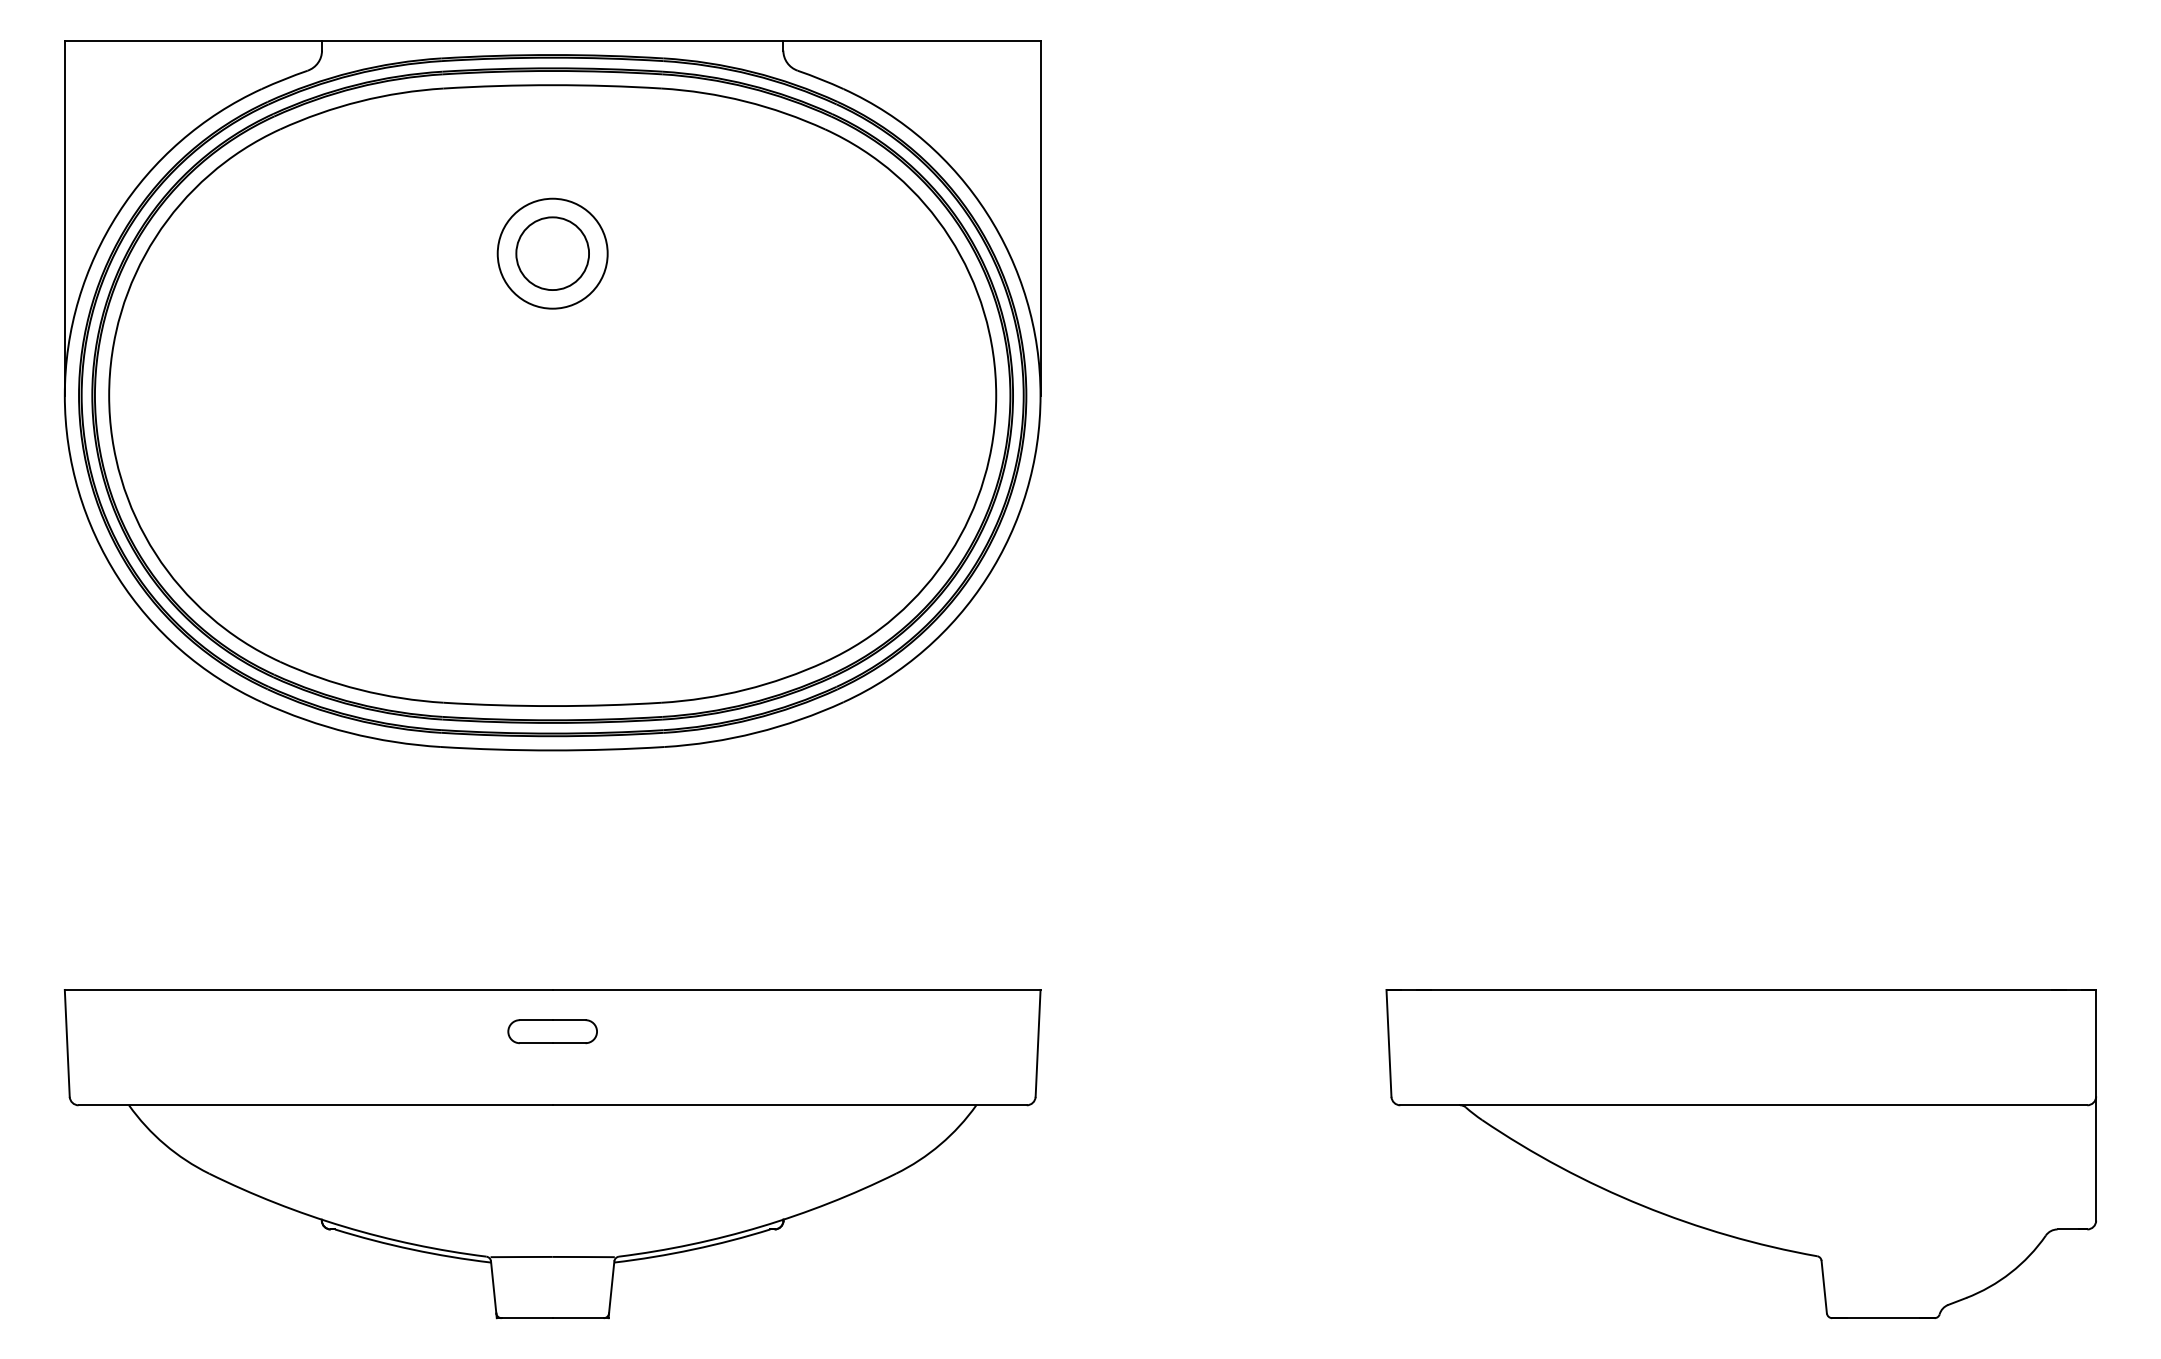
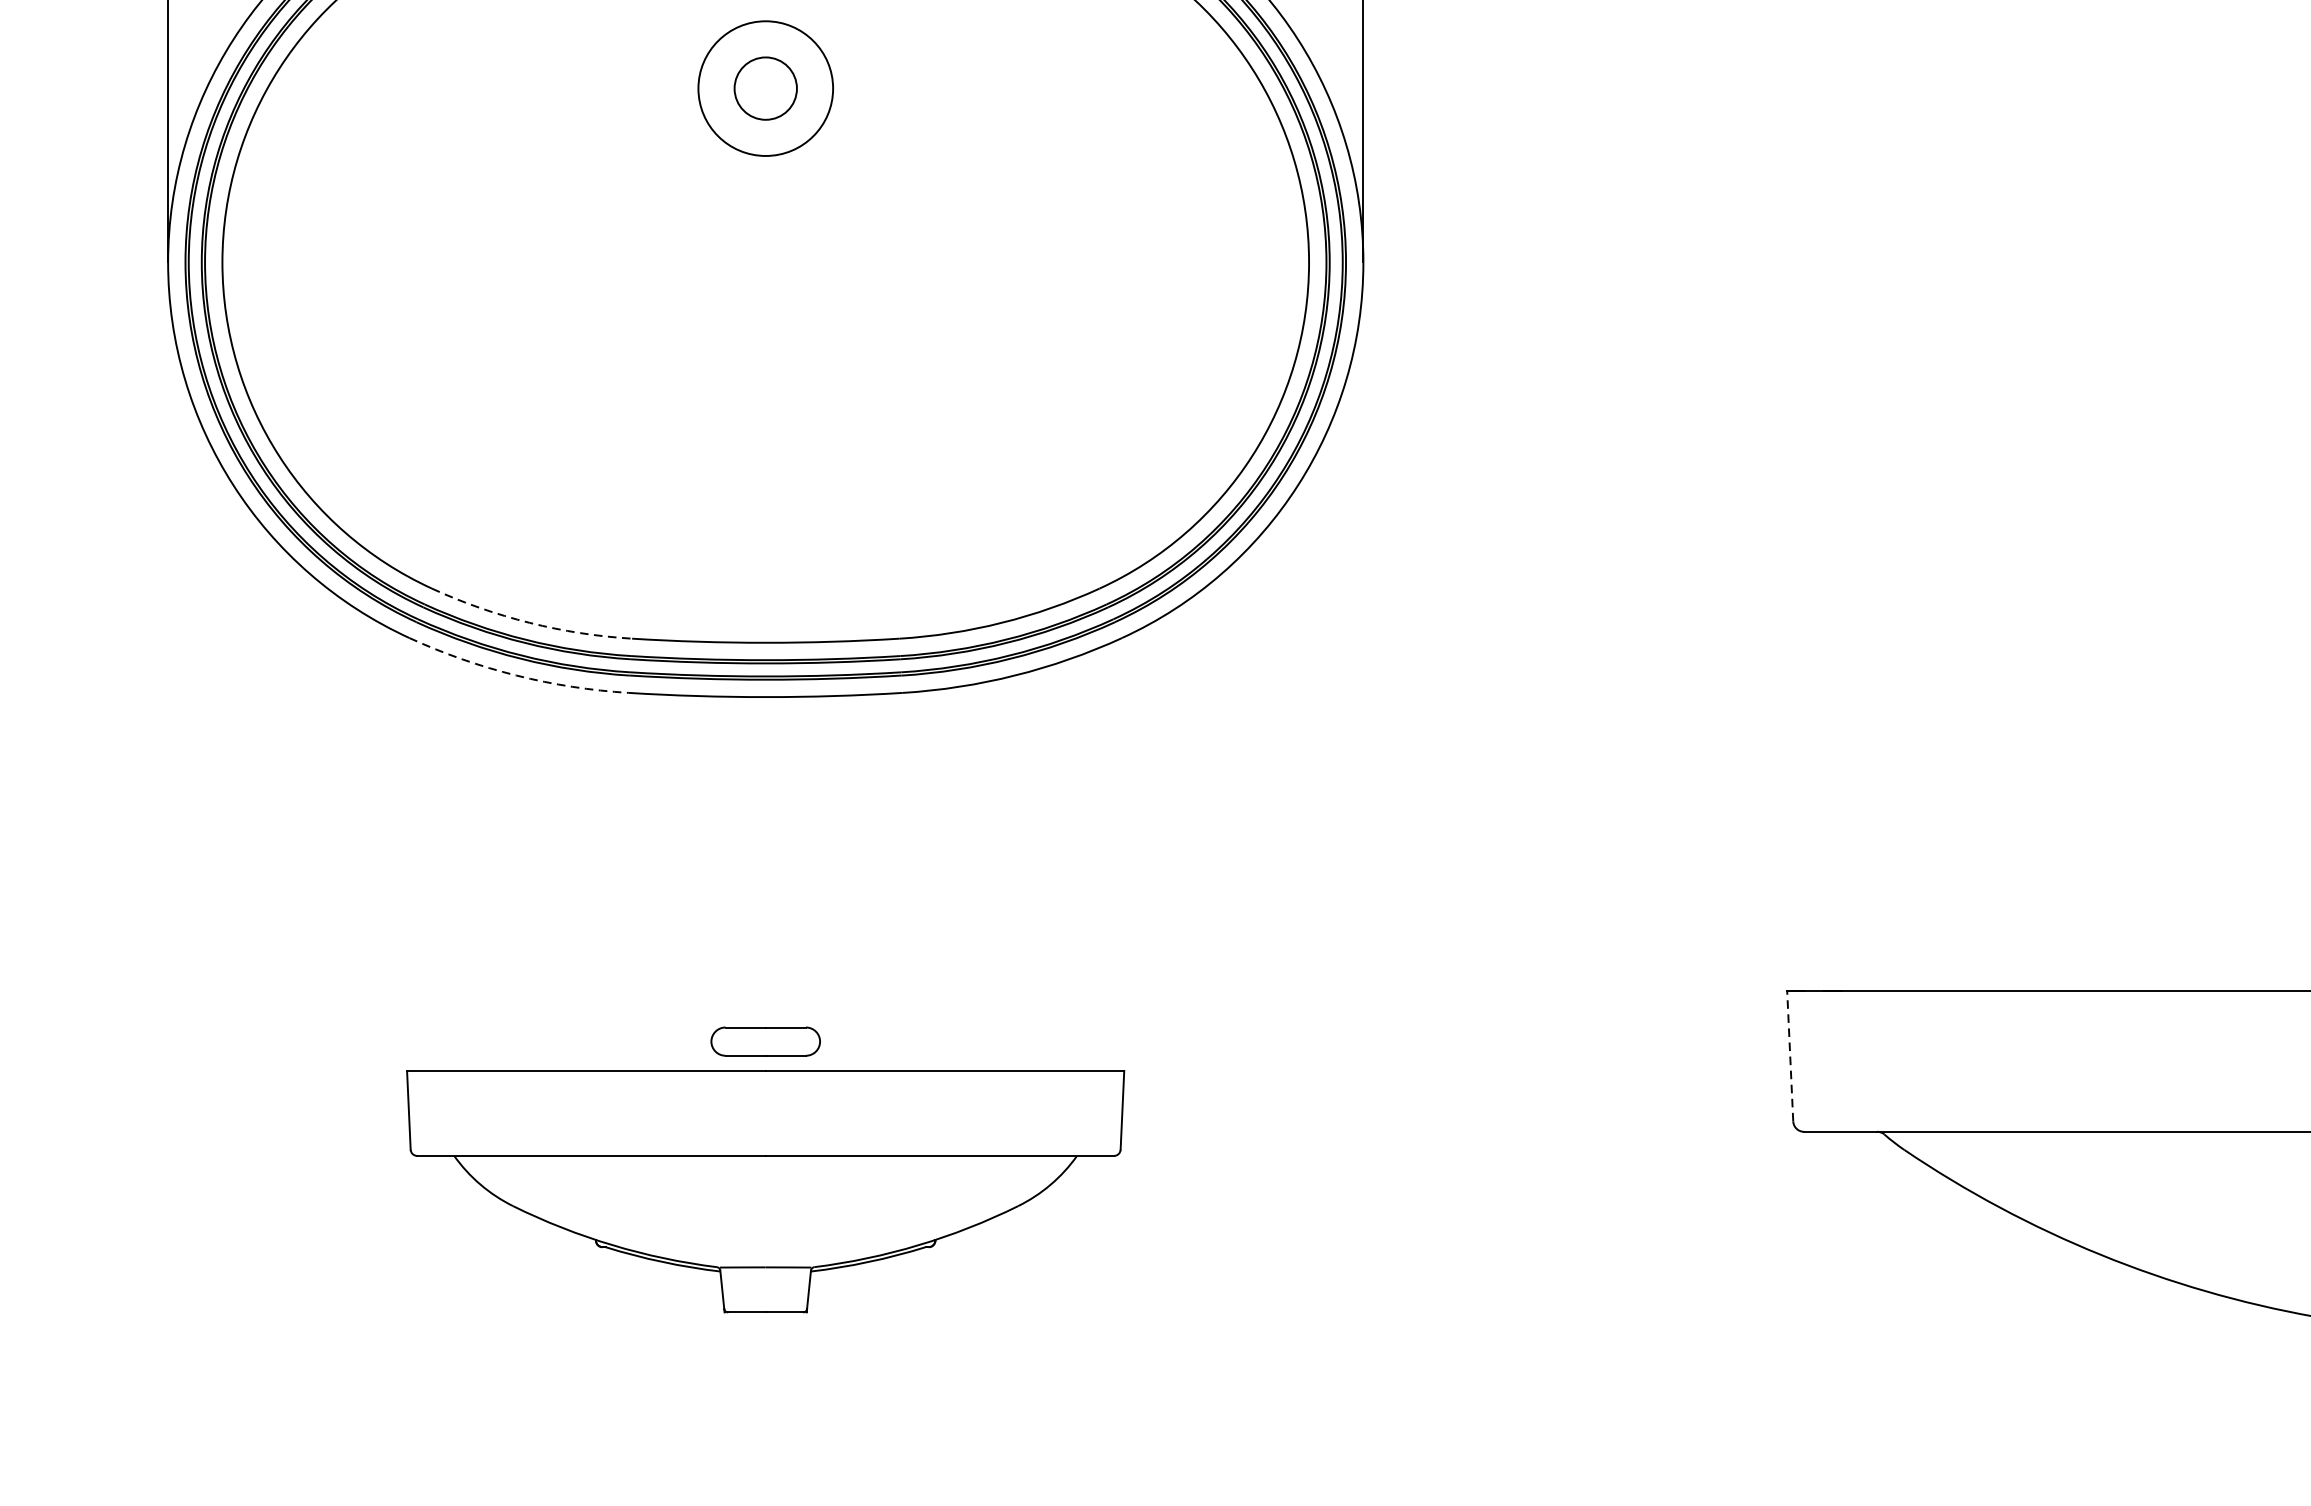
circle: (552, 253) -> (765, 88), size x0.7
arc: (360, 689) -> (530, 622), solid -> dashed
arc: (349, 732) -> (516, 675), solid -> dashed
line: (1388, 1043) -> (1789, 1056), solid -> dashed
part: (552, 1154) -> (765, 1192), size x0.6

